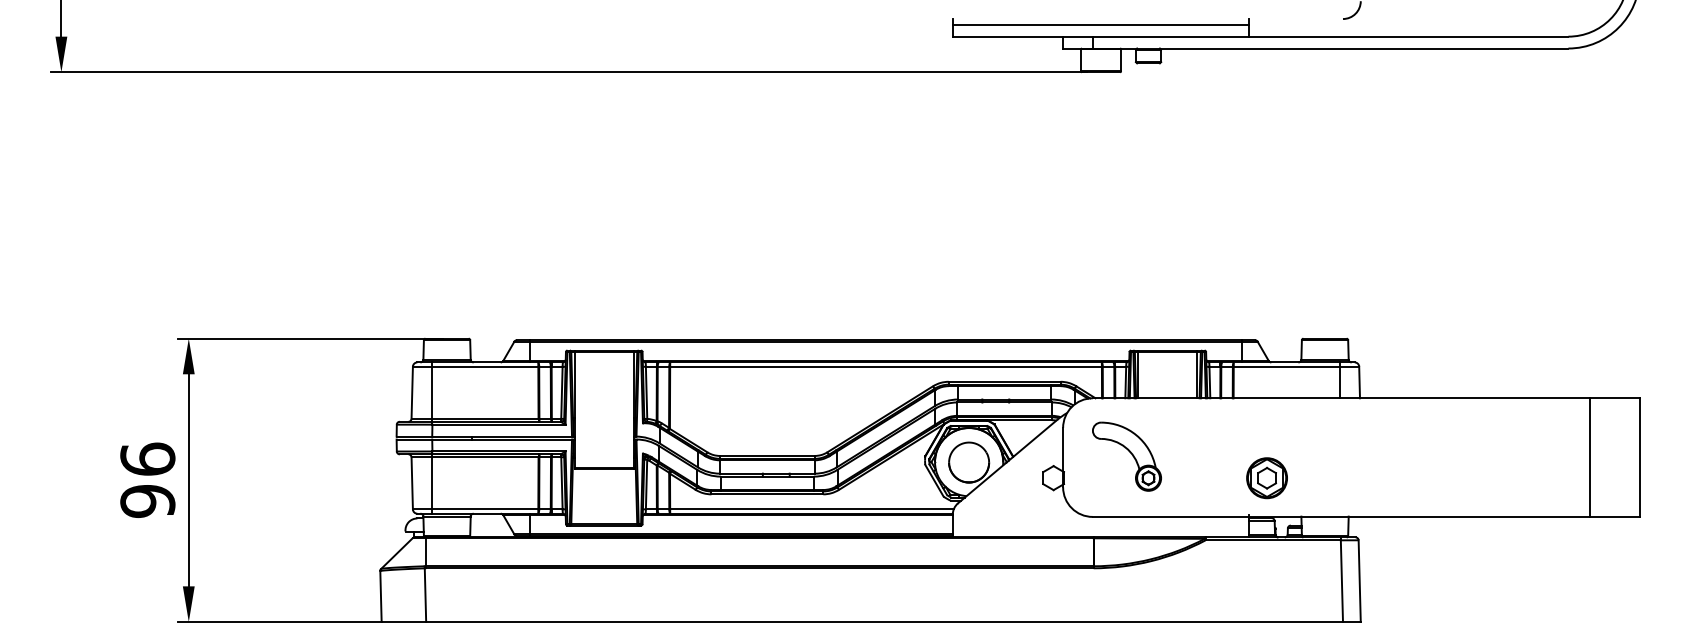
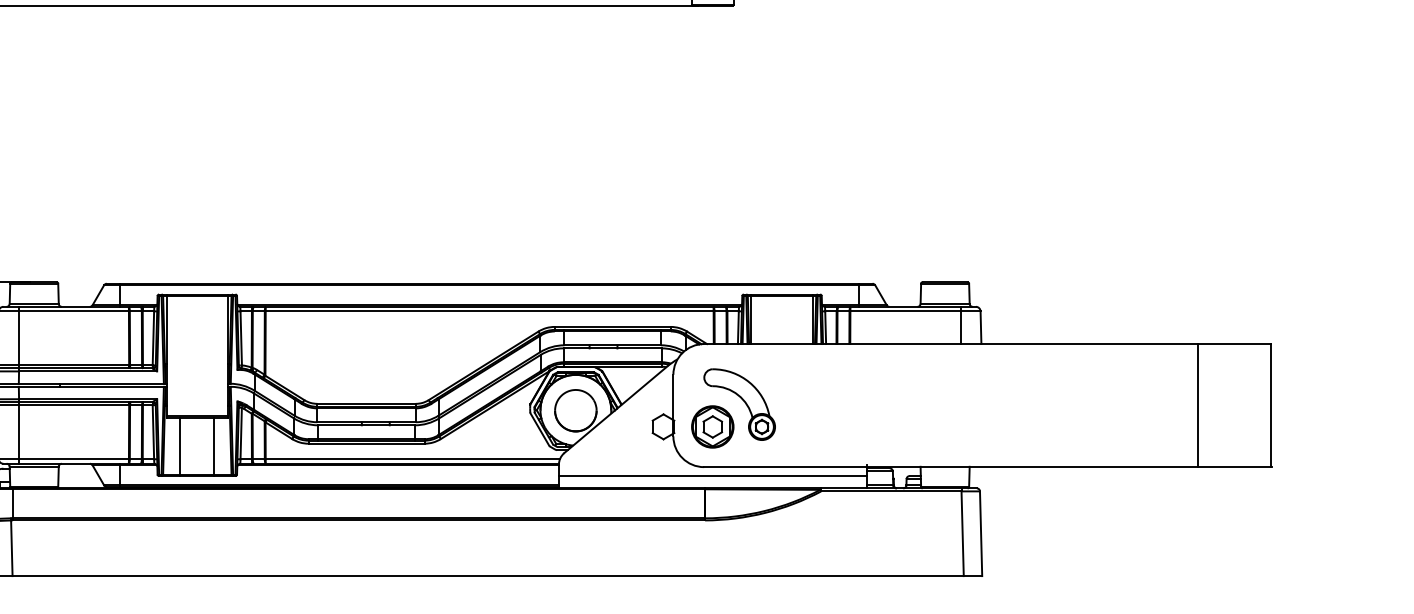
line: (1590, 457) -> (1197, 405), moved
part: (1266, 478) -> (712, 427), moved
line: (587, 497) -> (179, 446), added
line: (620, 497) -> (214, 446), added
line: (1100, 525) -> (712, 476), added

